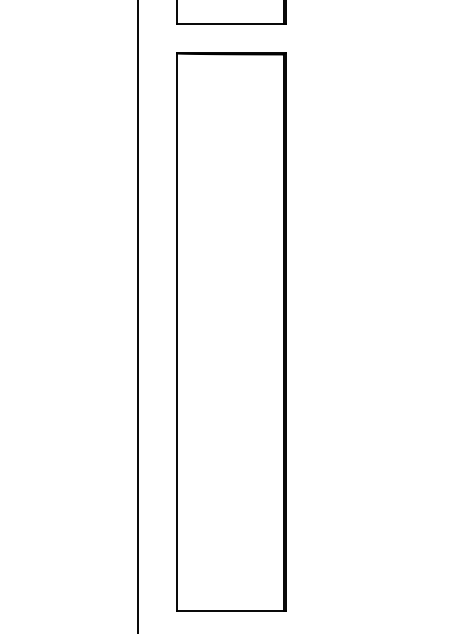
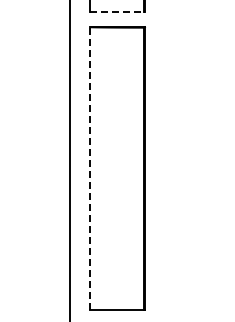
line: (231, 24) -> (117, 12), solid -> dashed
line: (178, 331) -> (90, 168), solid -> dashed

